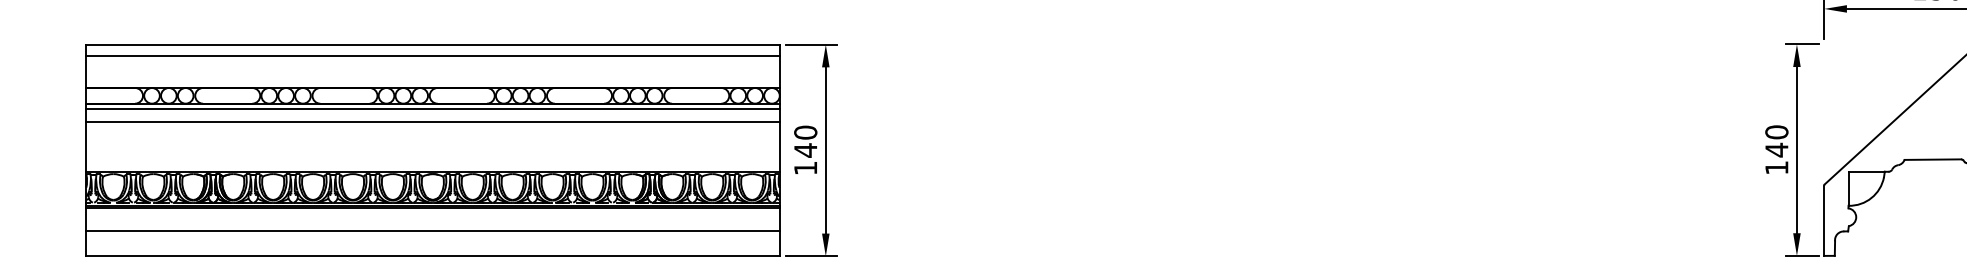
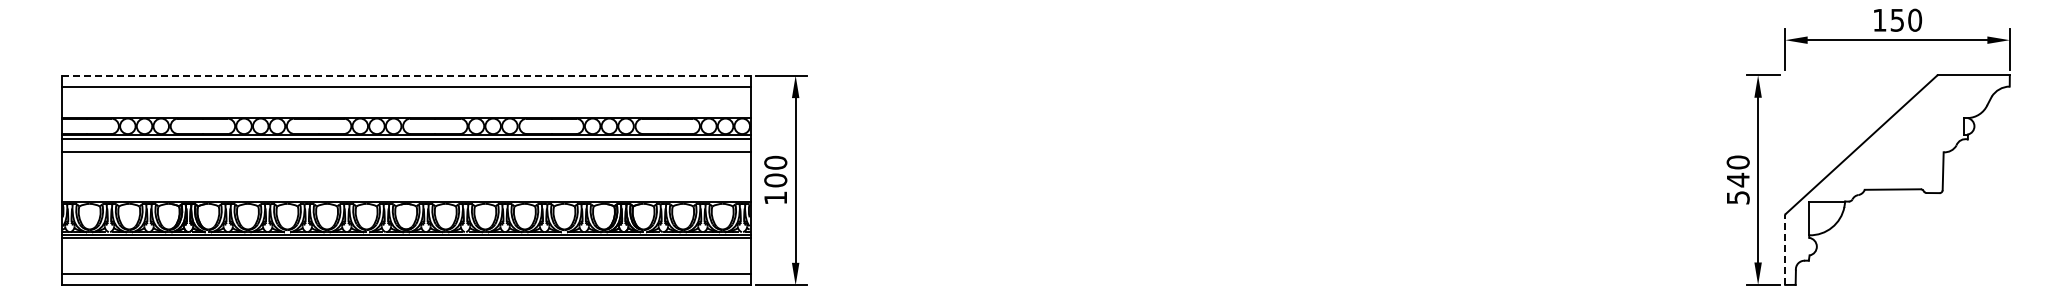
line: (432, 44) -> (405, 75), solid -> dashed
text: (805, 150) -> (775, 180), 140 -> 100
text: (1777, 167) -> (1738, 197), 140 -> 540
line: (1824, 221) -> (1785, 250), solid -> dashed
line: (433, 231) -> (406, 273), moved

